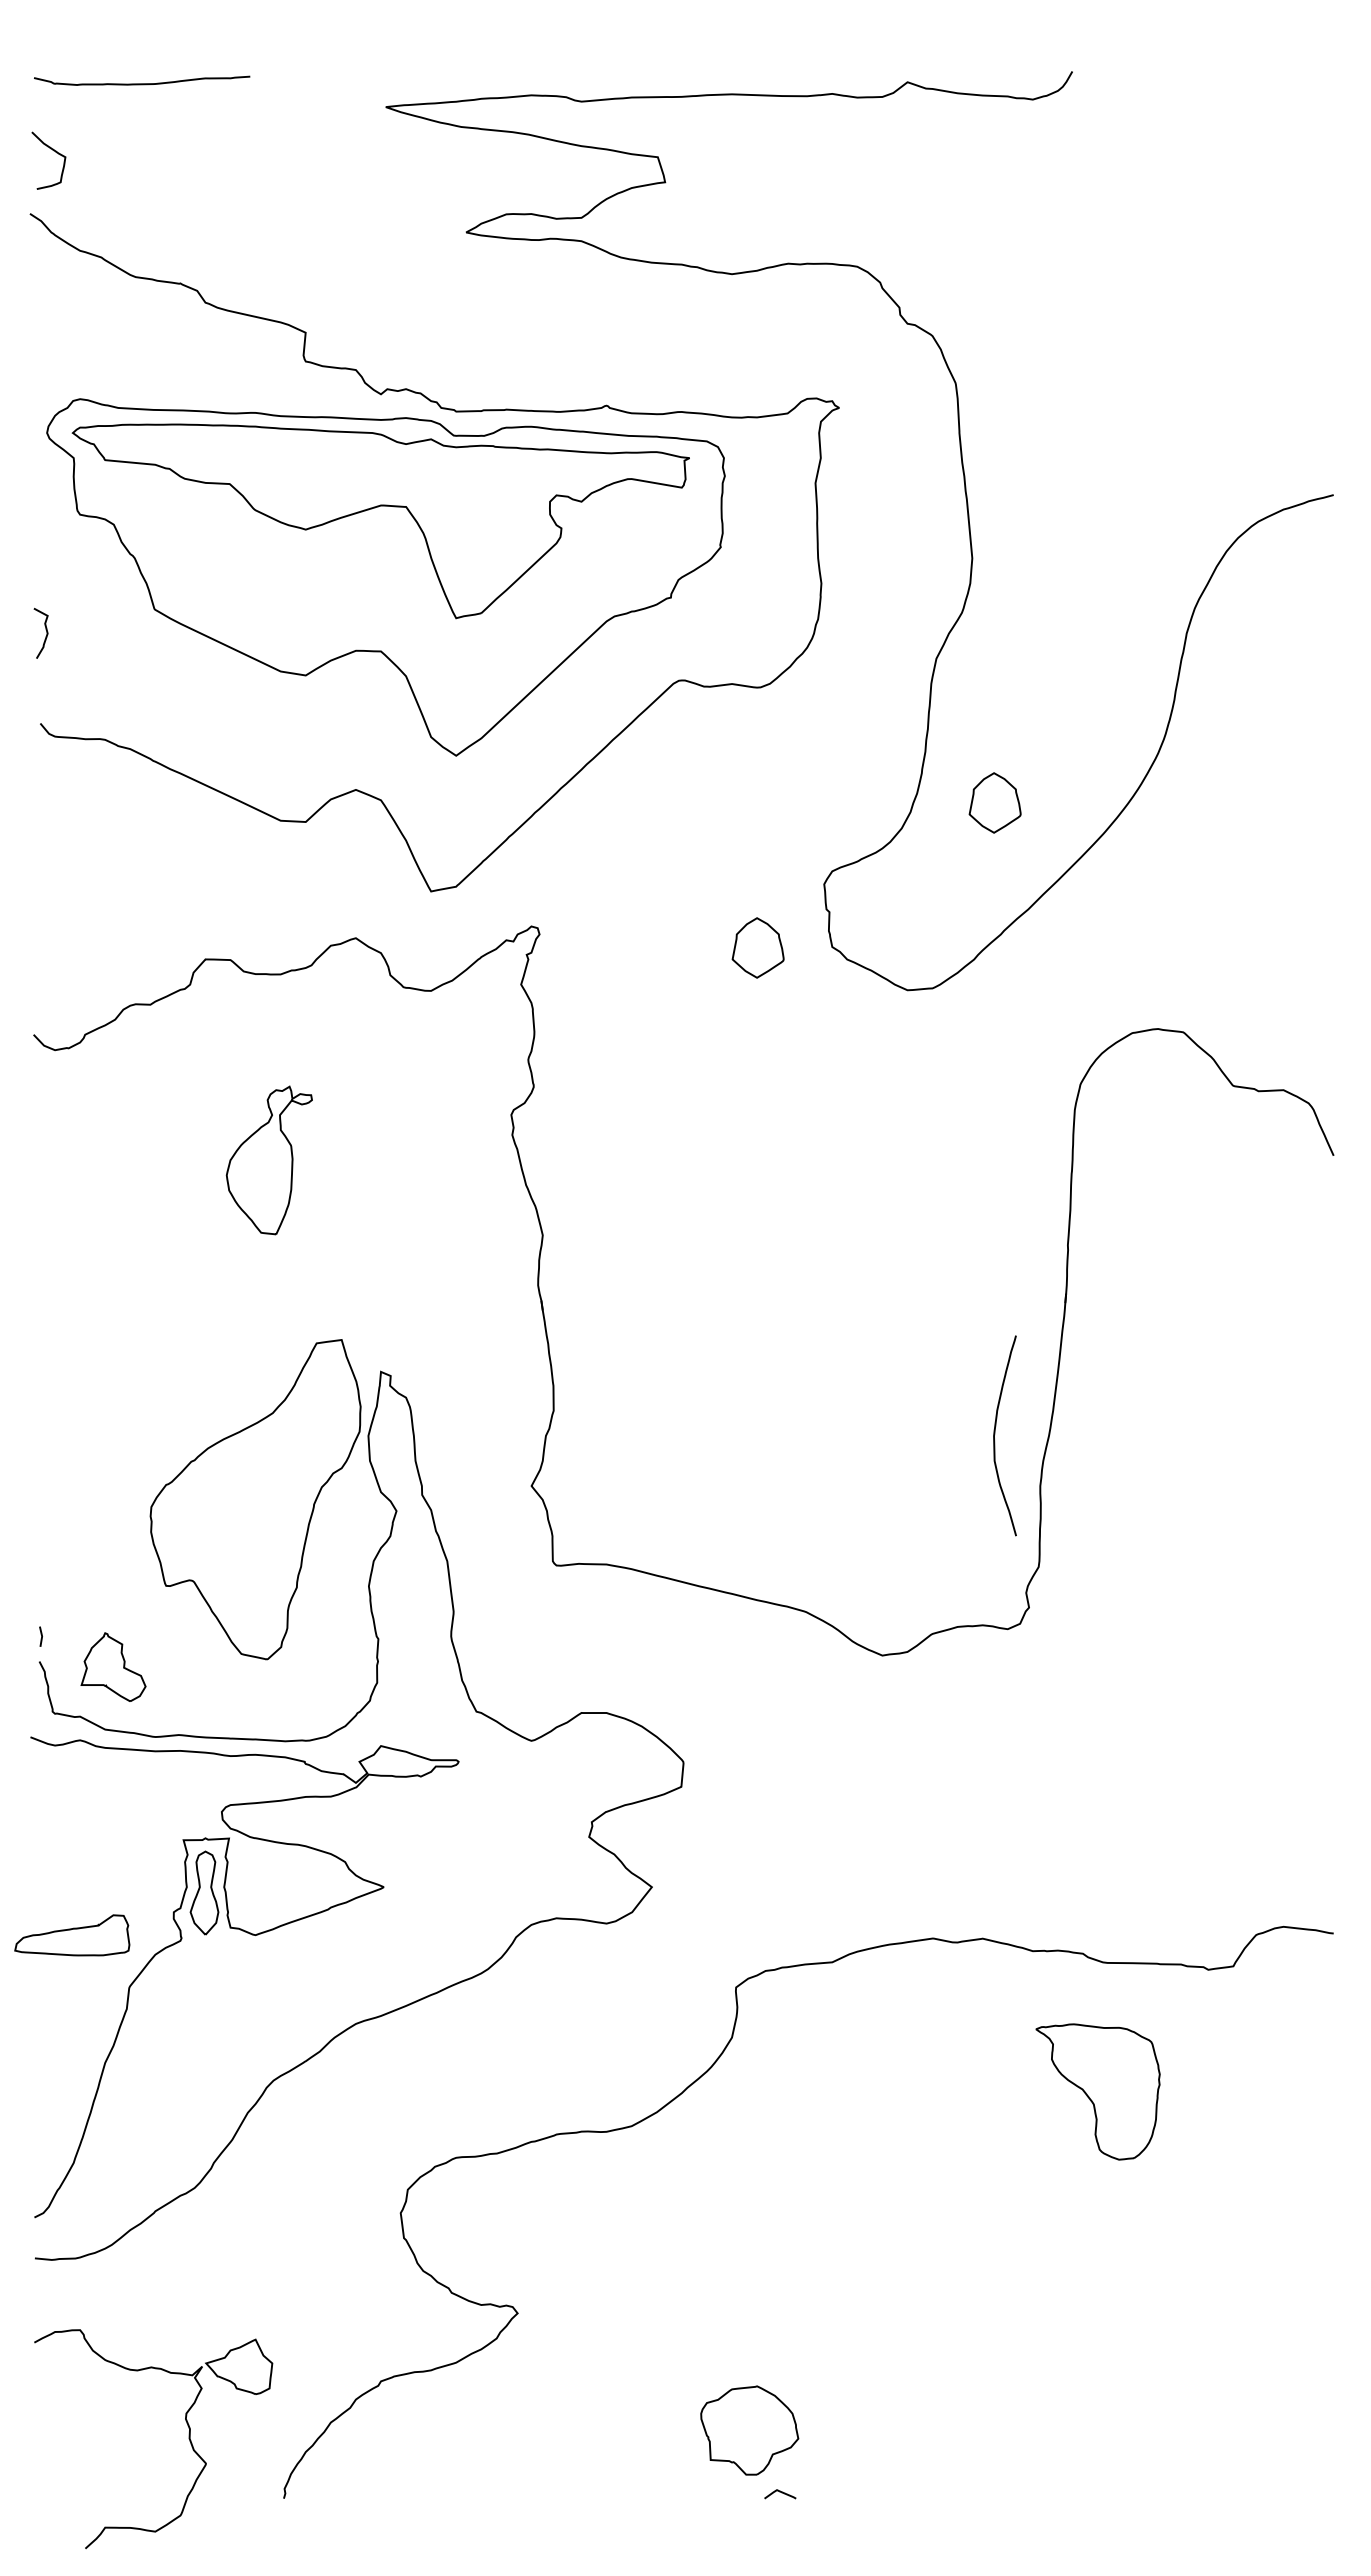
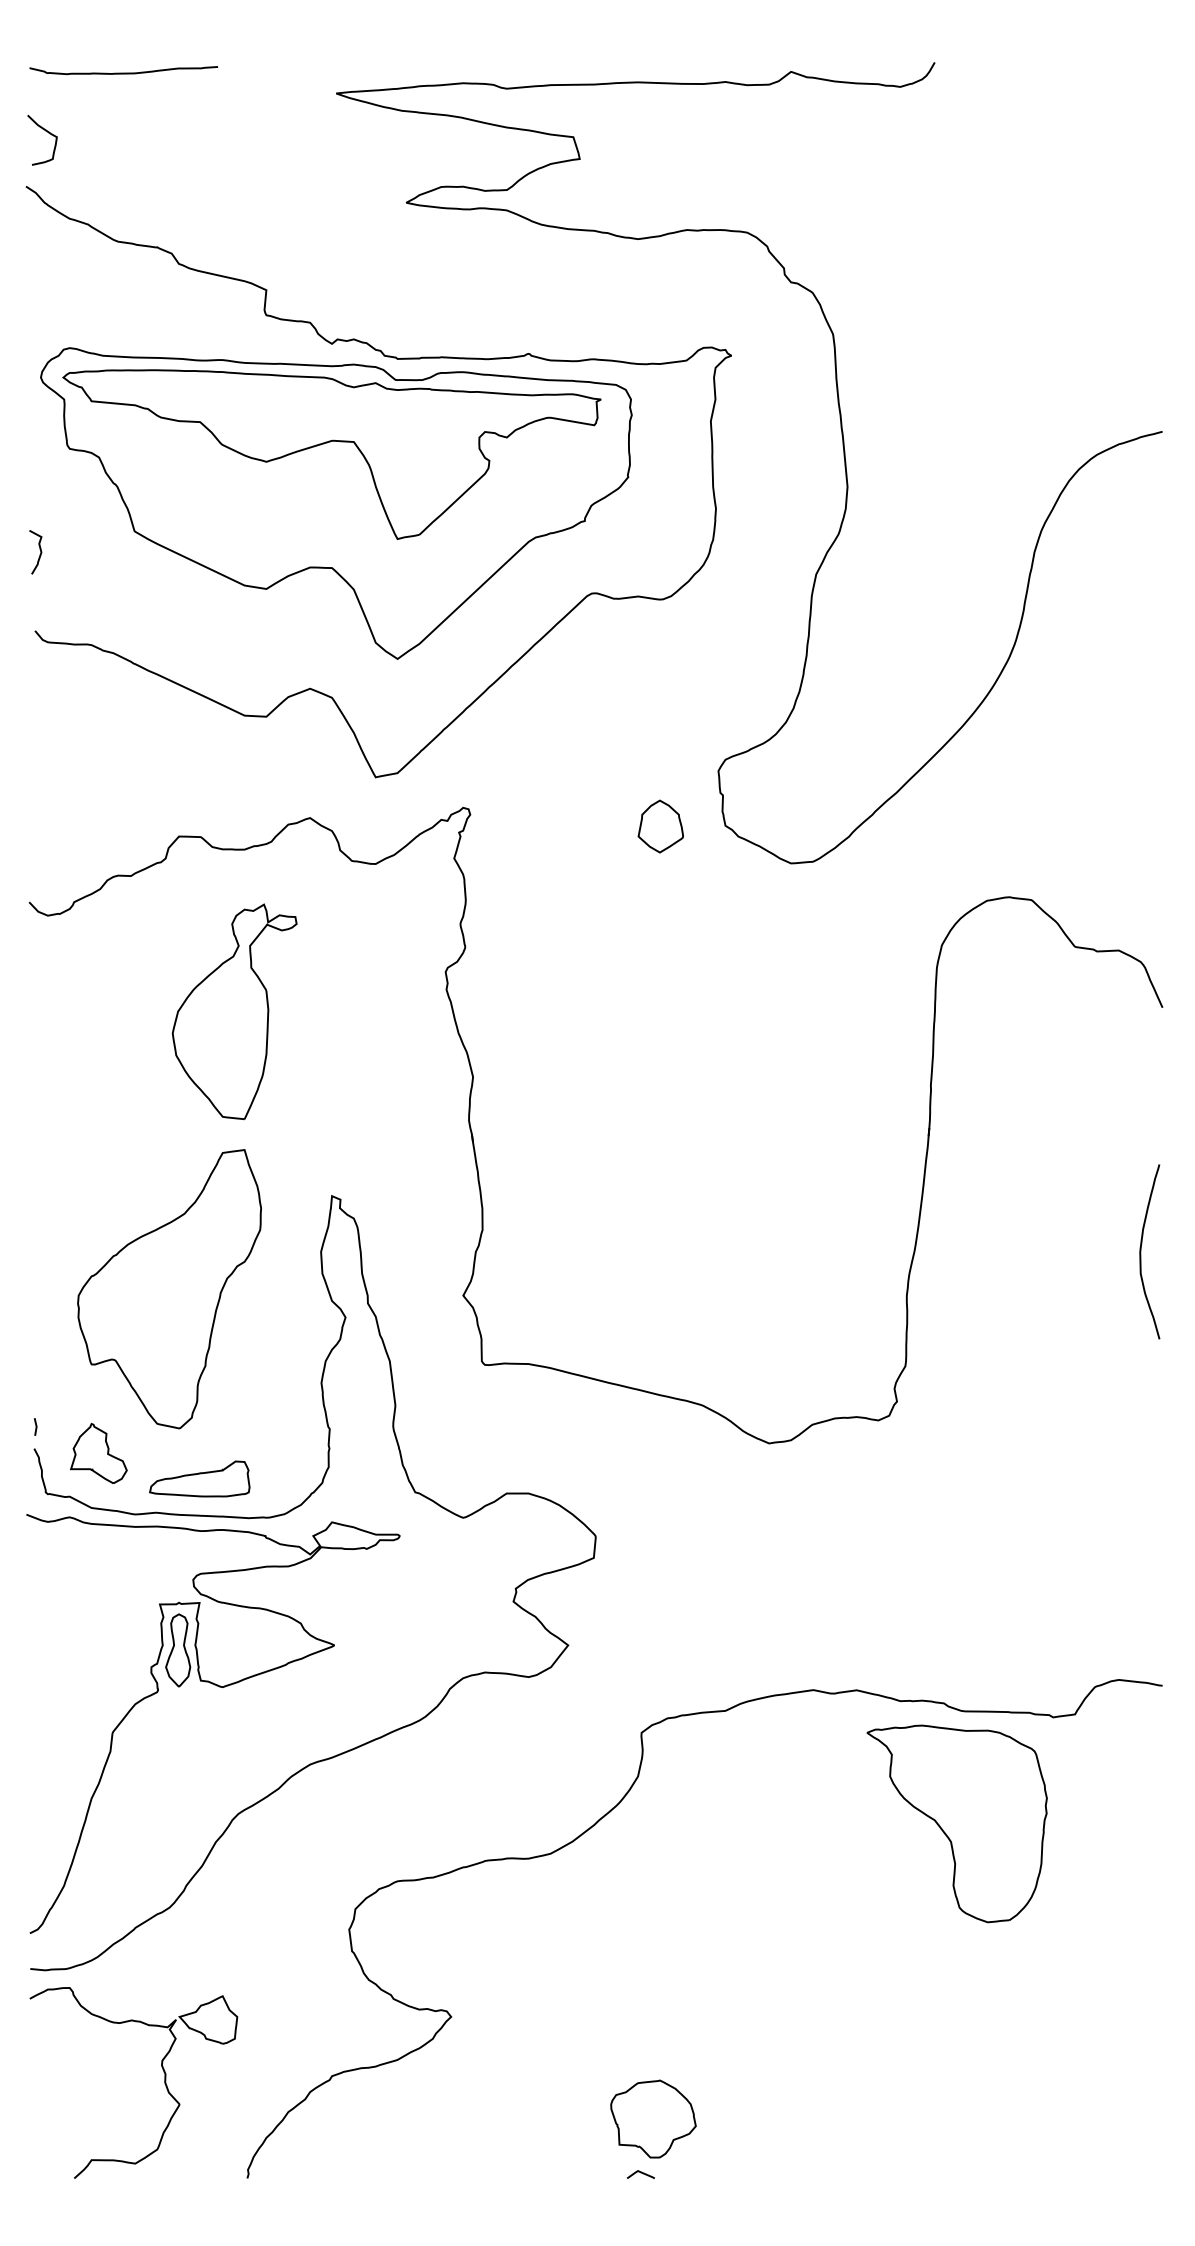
part: (994, 802) -> (866, 699), removed
part: (269, 1160) -> (234, 1011), size x1.67
curve: (995, 1434) -> (1141, 1250), moved
part: (255, 1499) -> (169, 1289), moved
part: (72, 1935) -> (199, 1479), moved
part: (1097, 2091) -> (956, 1823), size x1.67
part: (188, 2438) -> (164, 2082), moved
curve: (781, 2493) -> (641, 2173), moved

